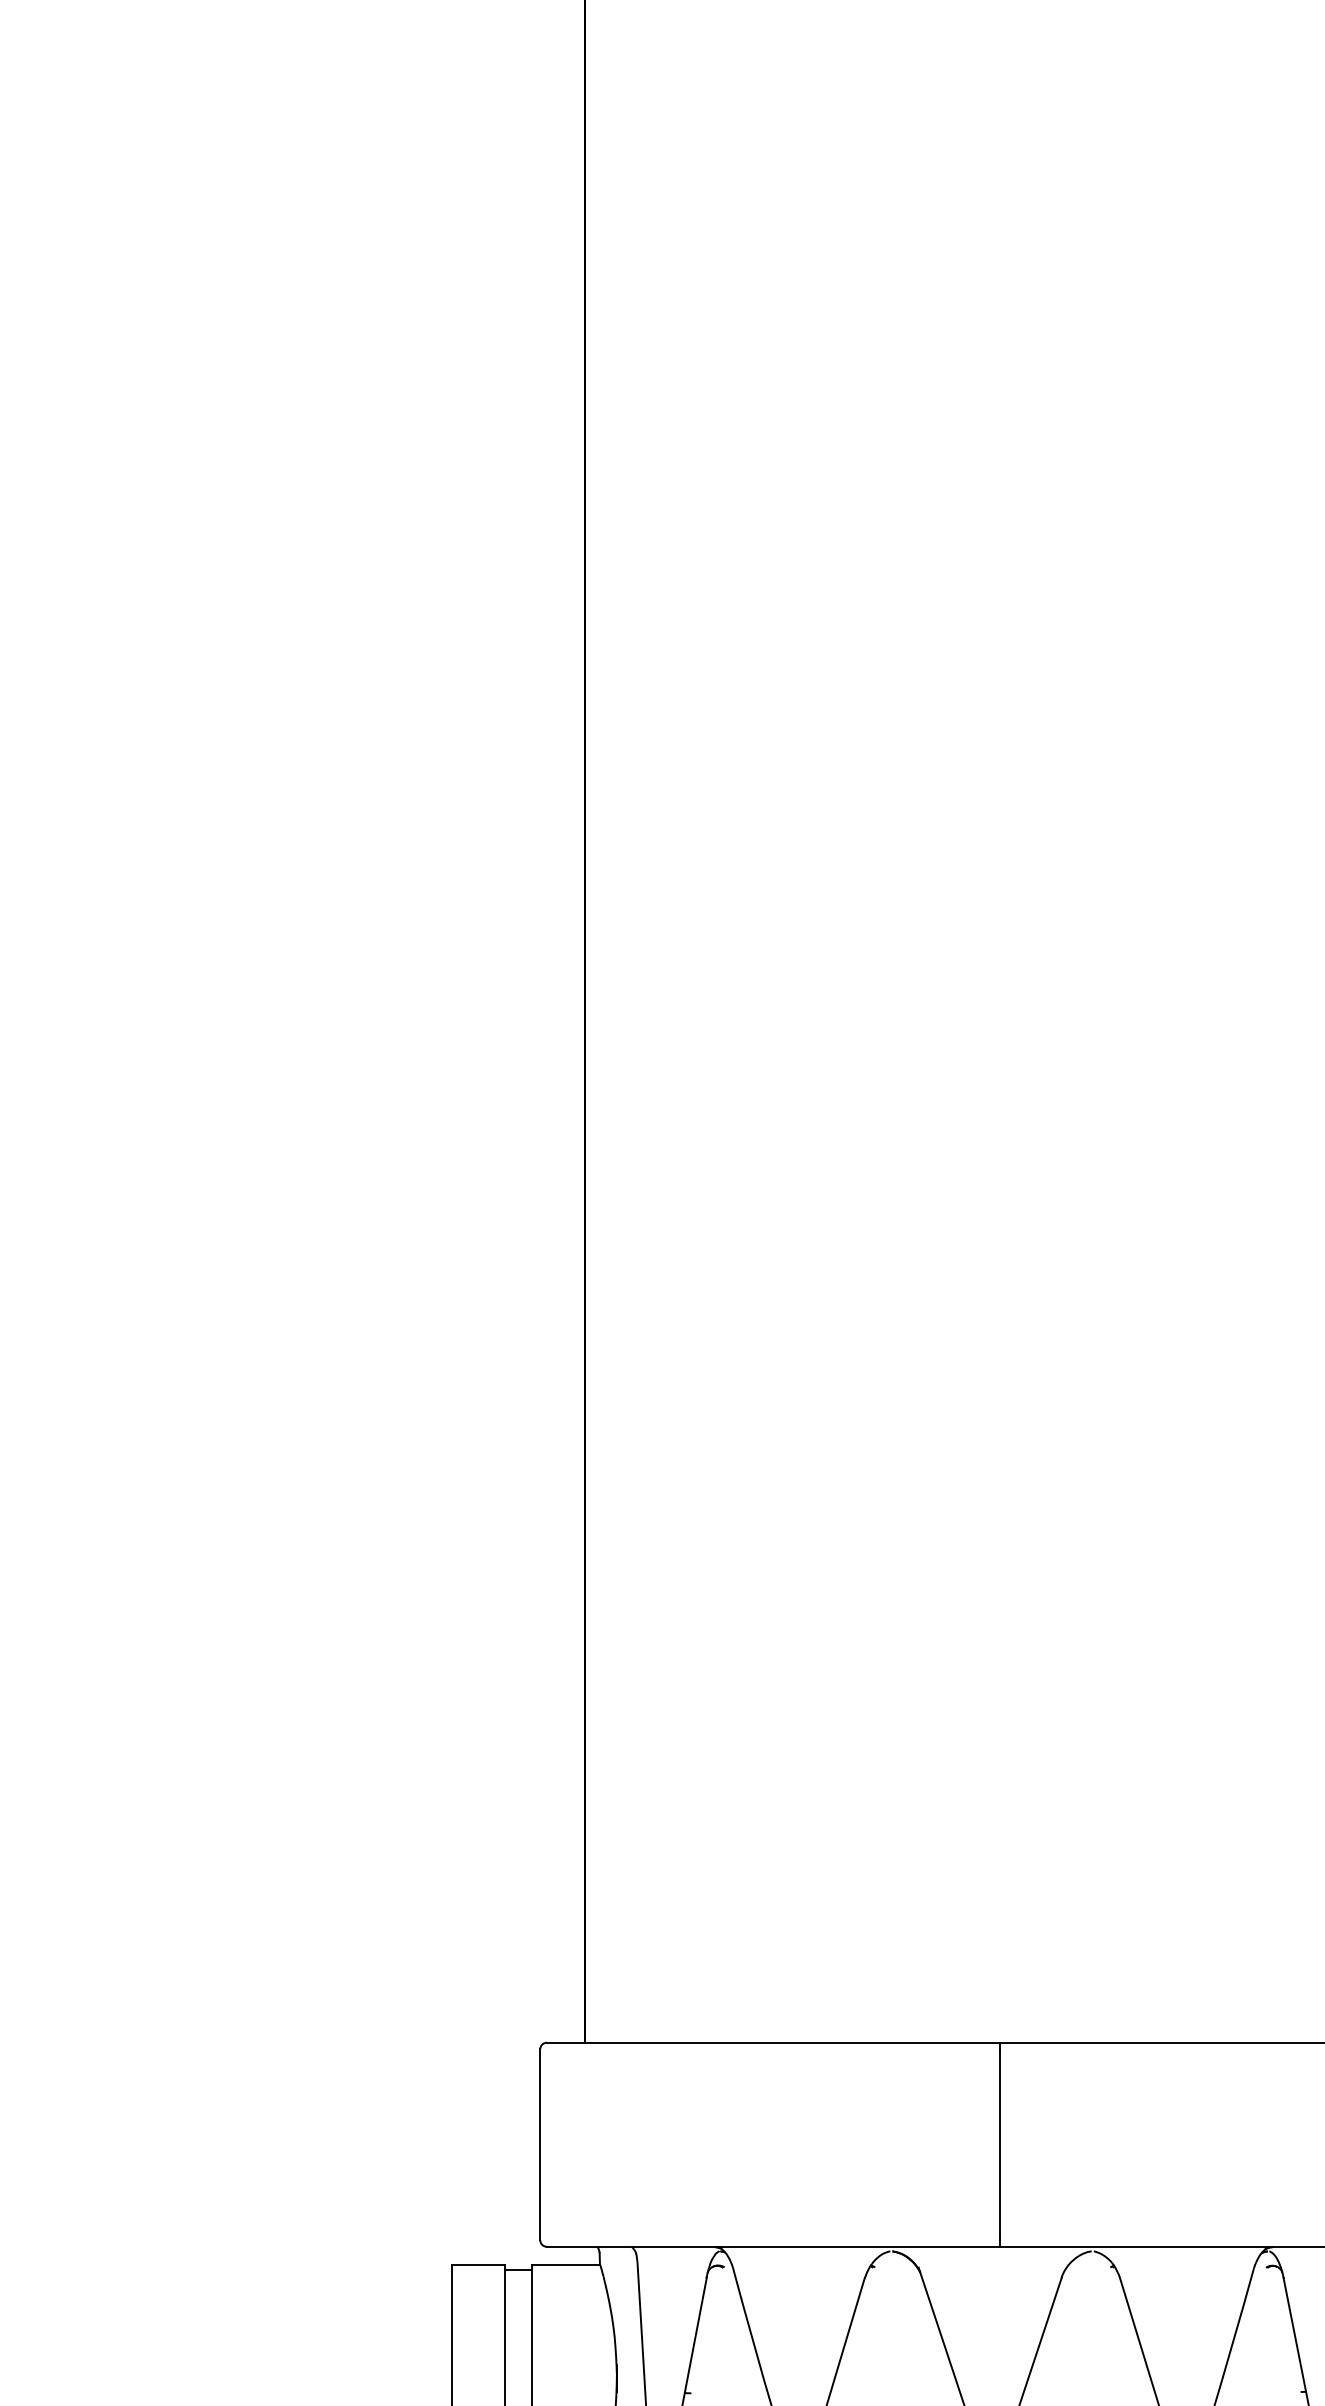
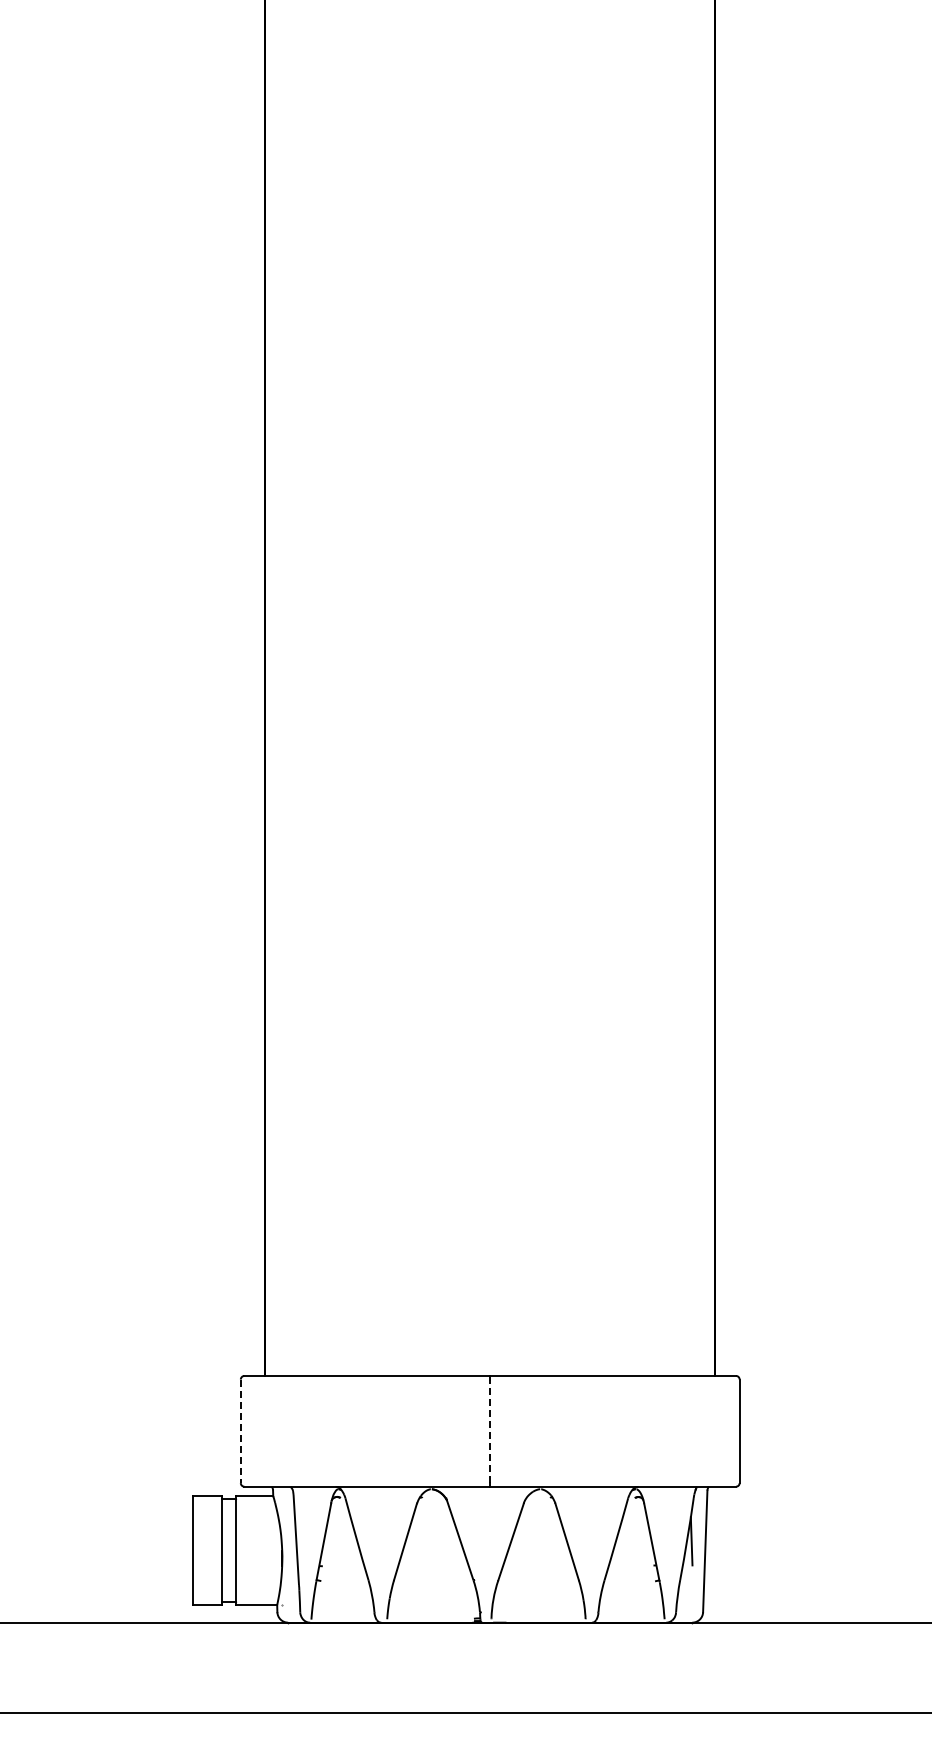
line: (539, 2145) -> (240, 1431), solid -> dashed
line: (1000, 2145) -> (490, 1431), solid -> dashed

